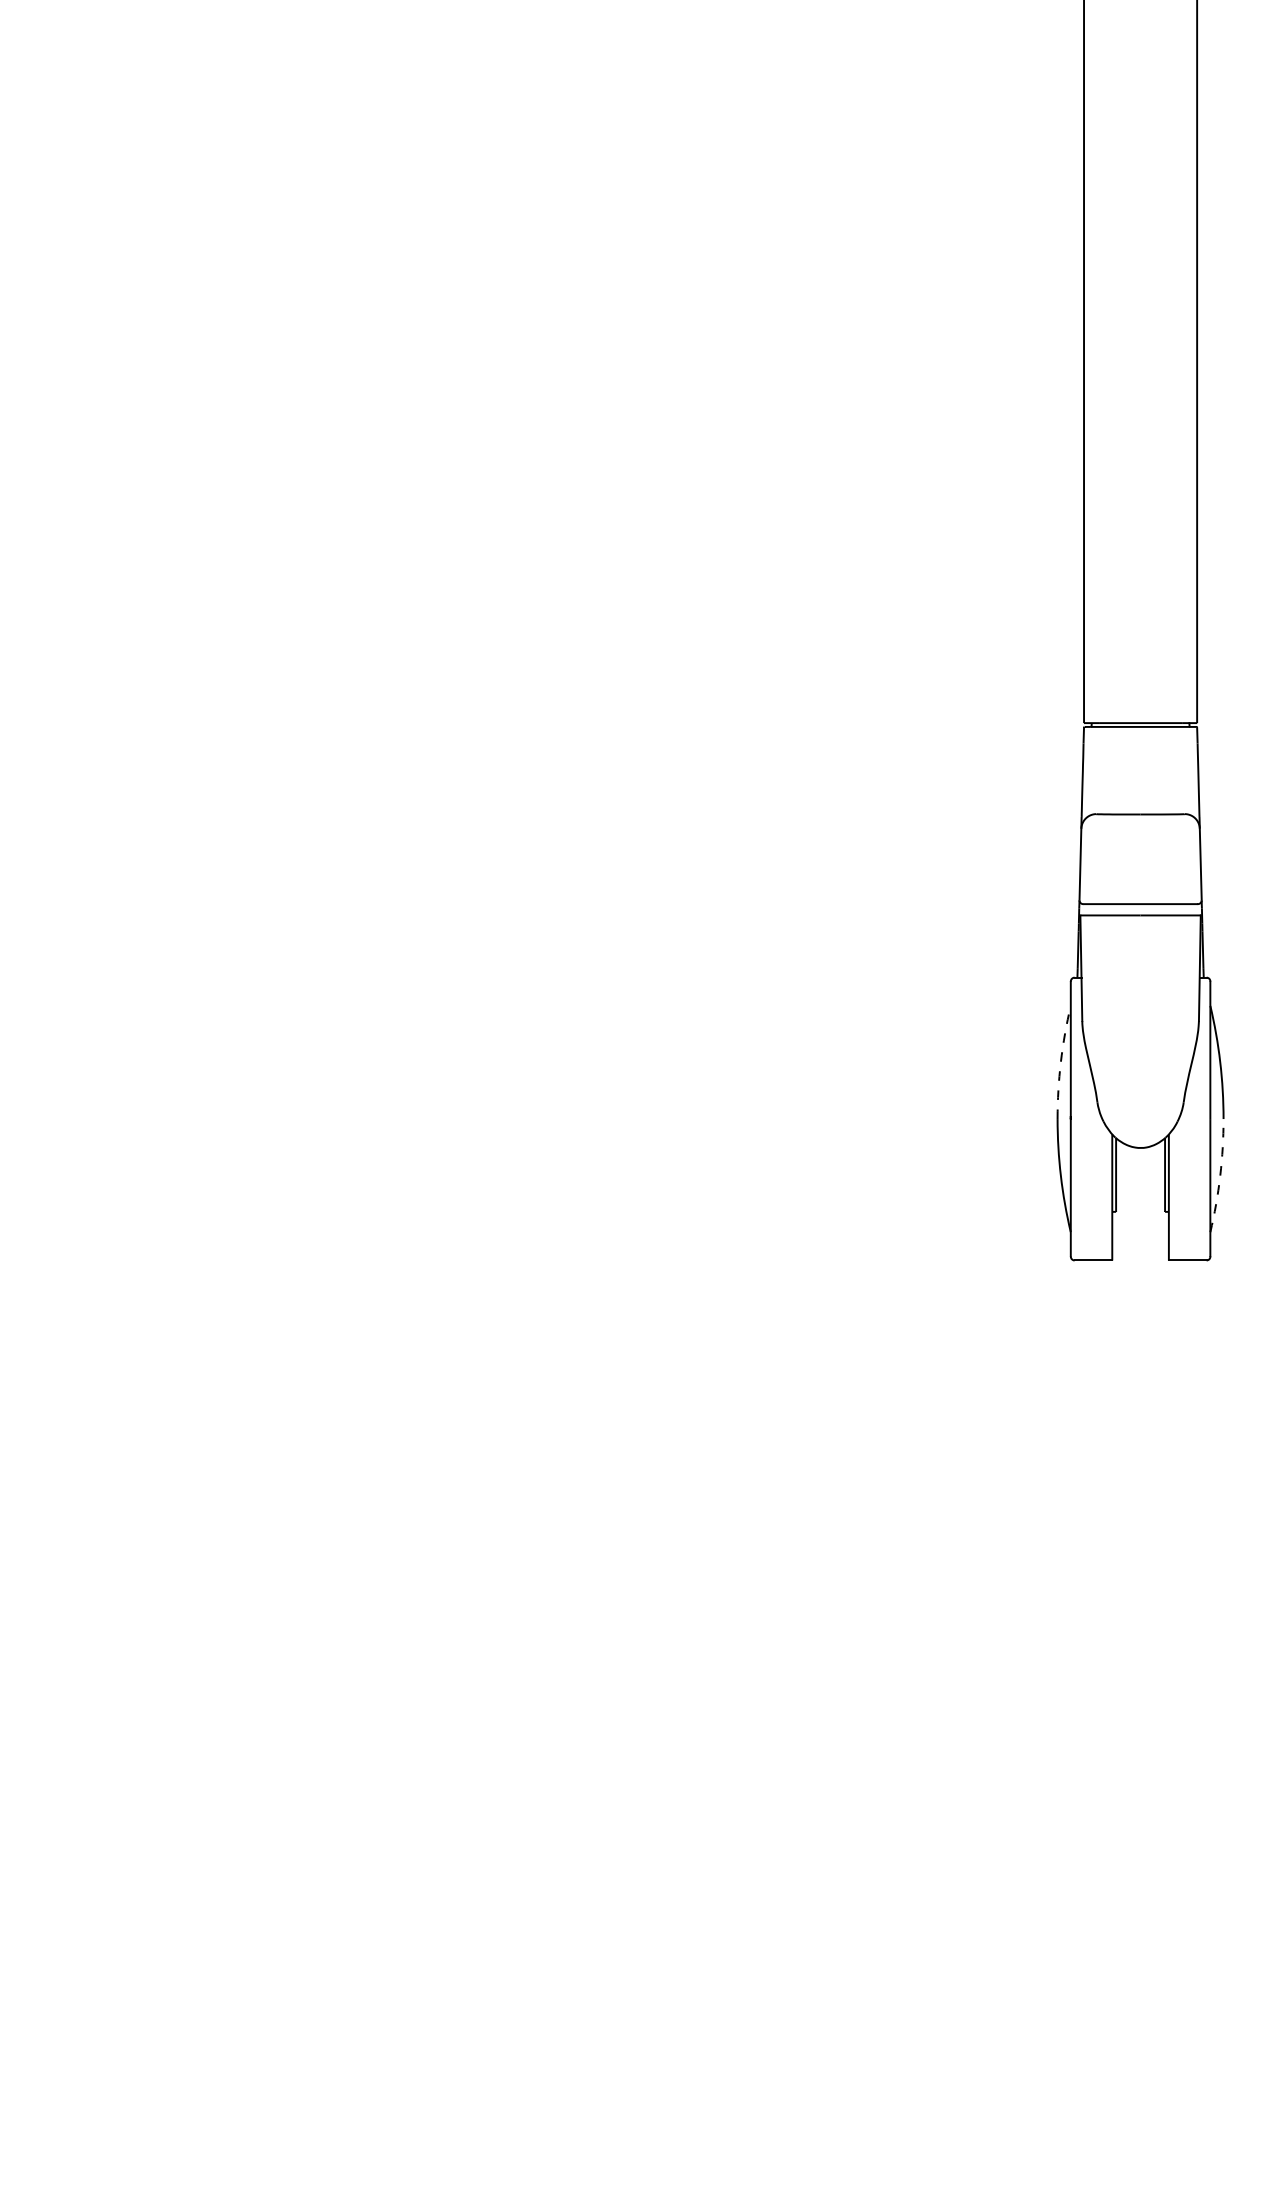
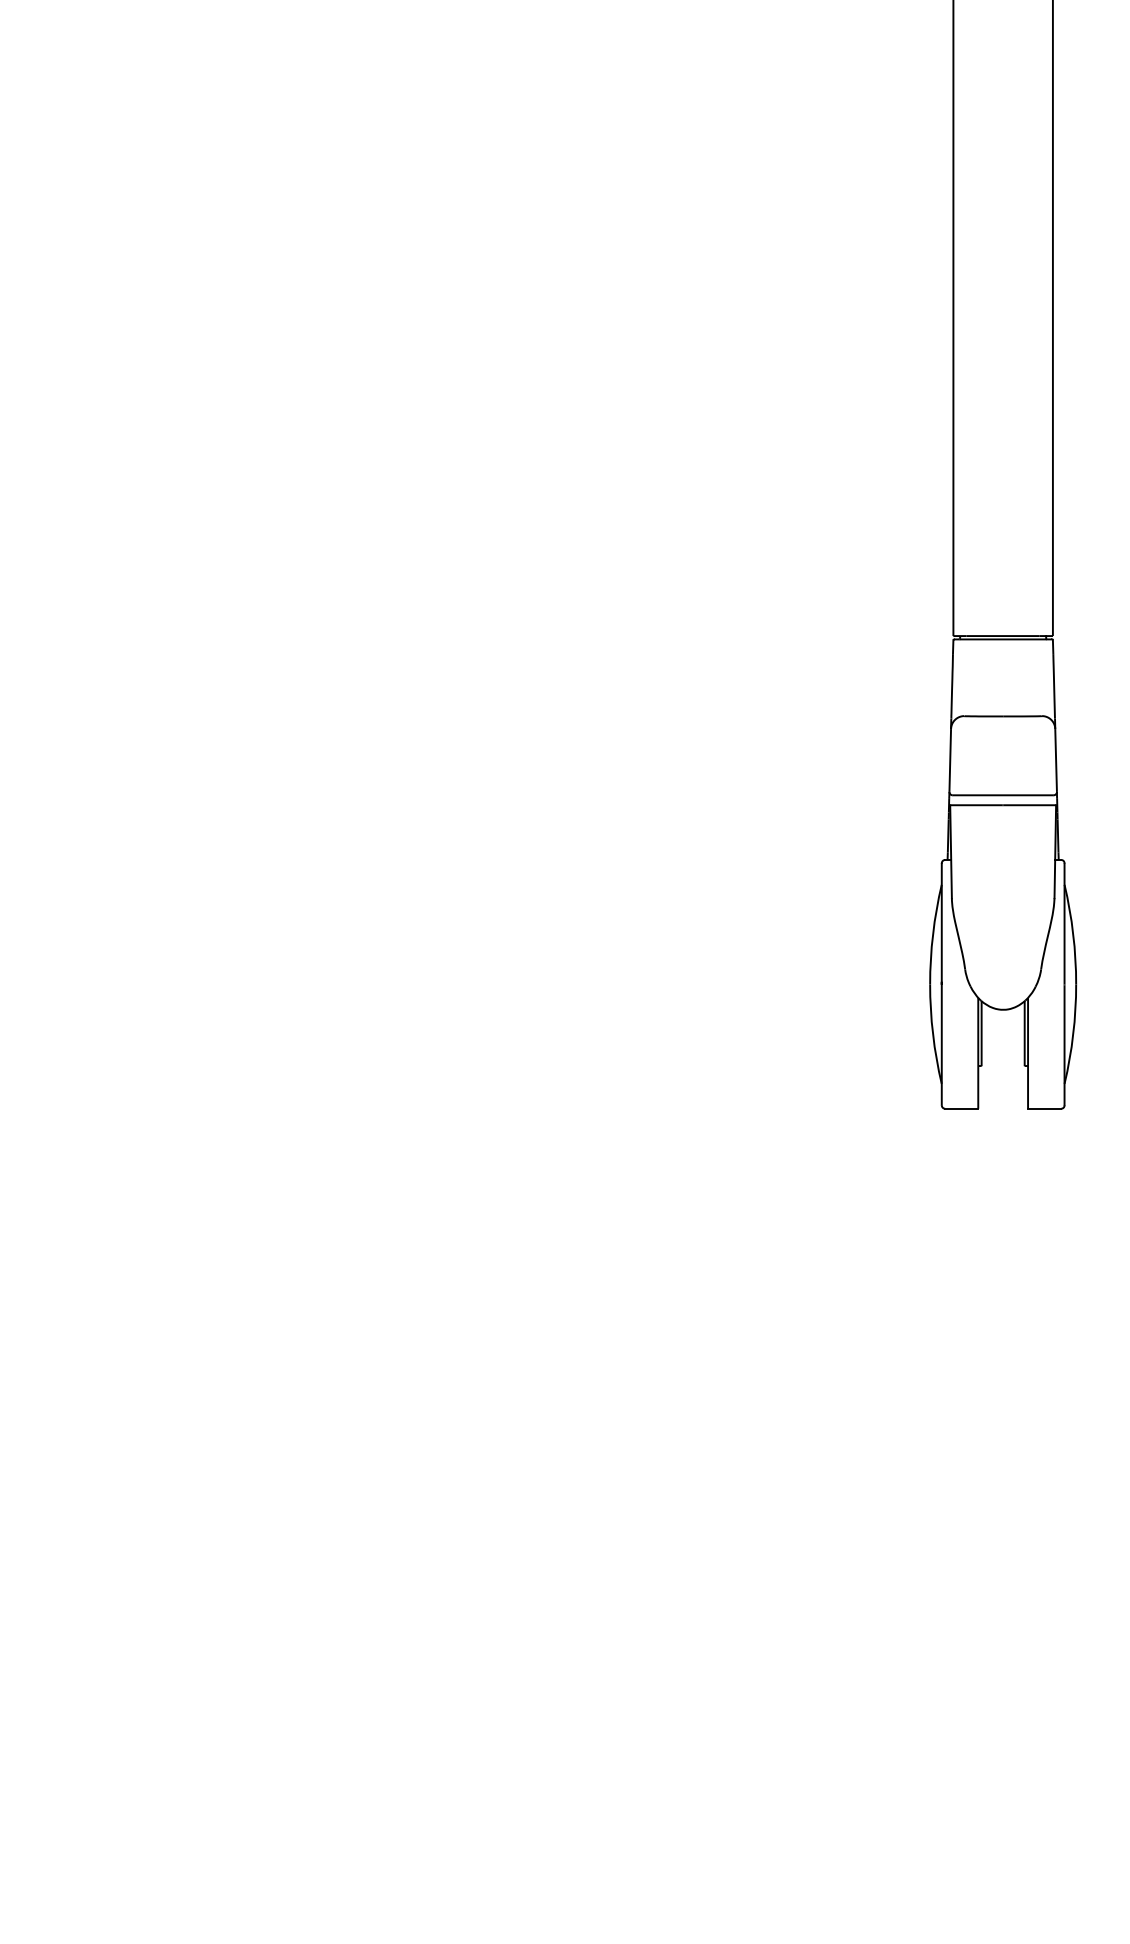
arc: (1060, 1062) -> (932, 934), dashed -> solid
arc: (1220, 1176) -> (1073, 1034), dashed -> solid

